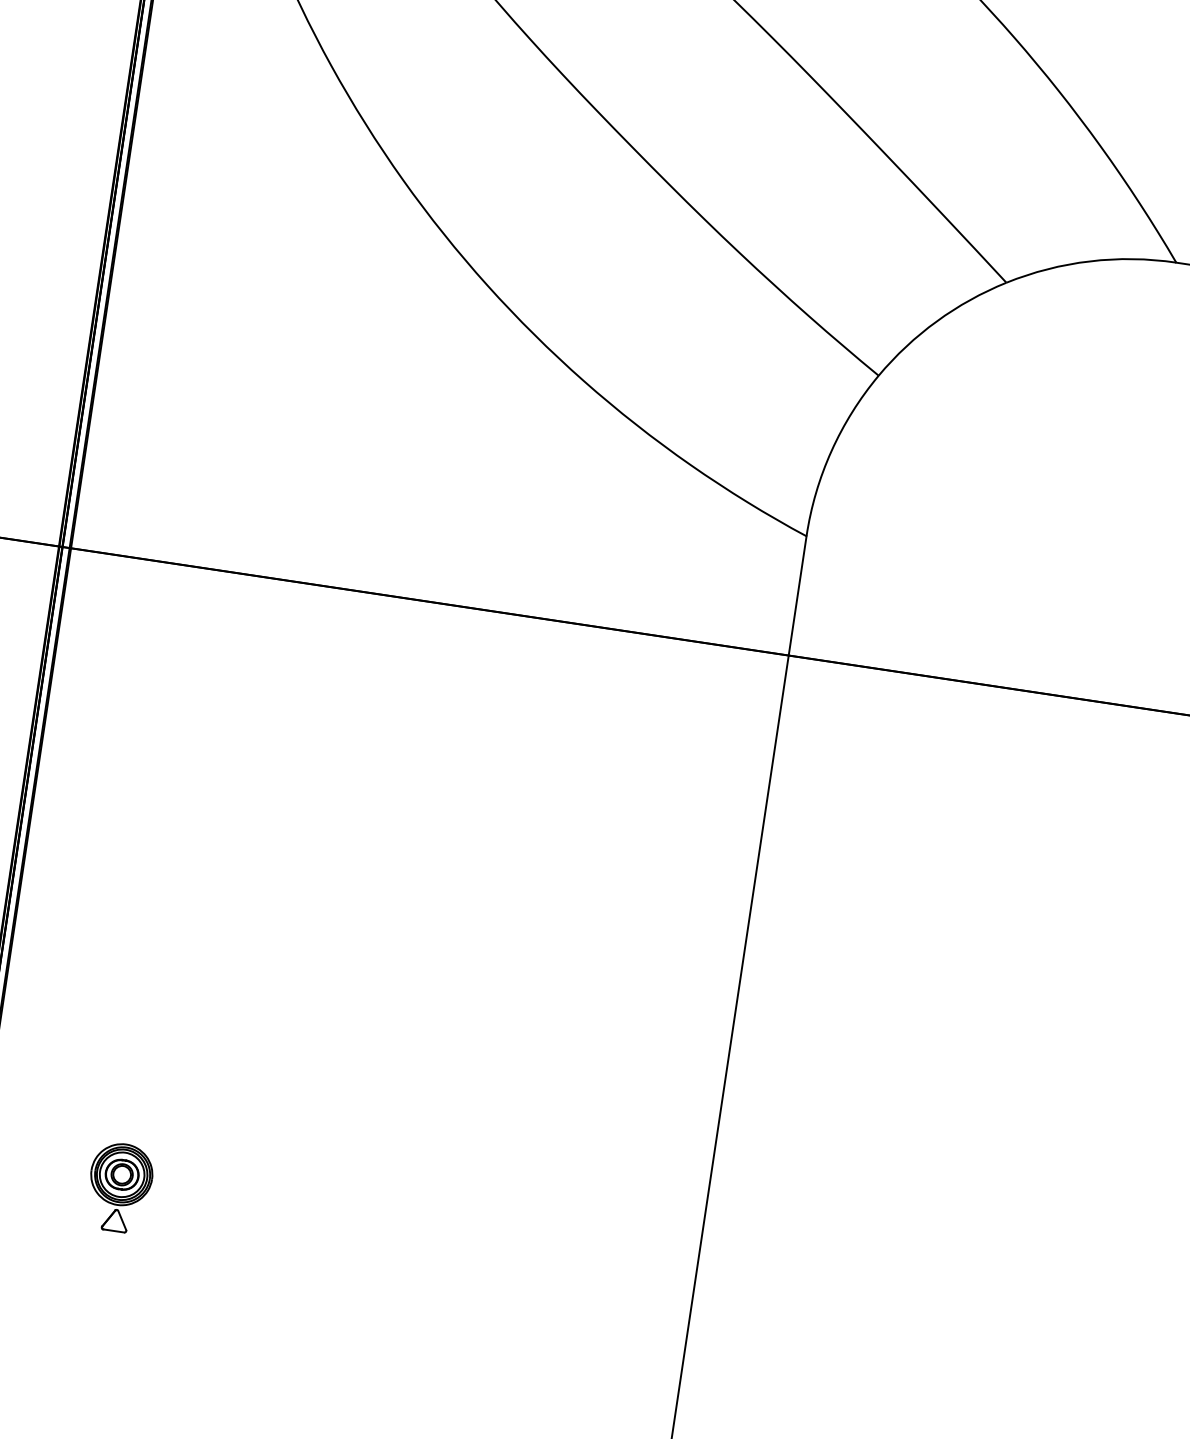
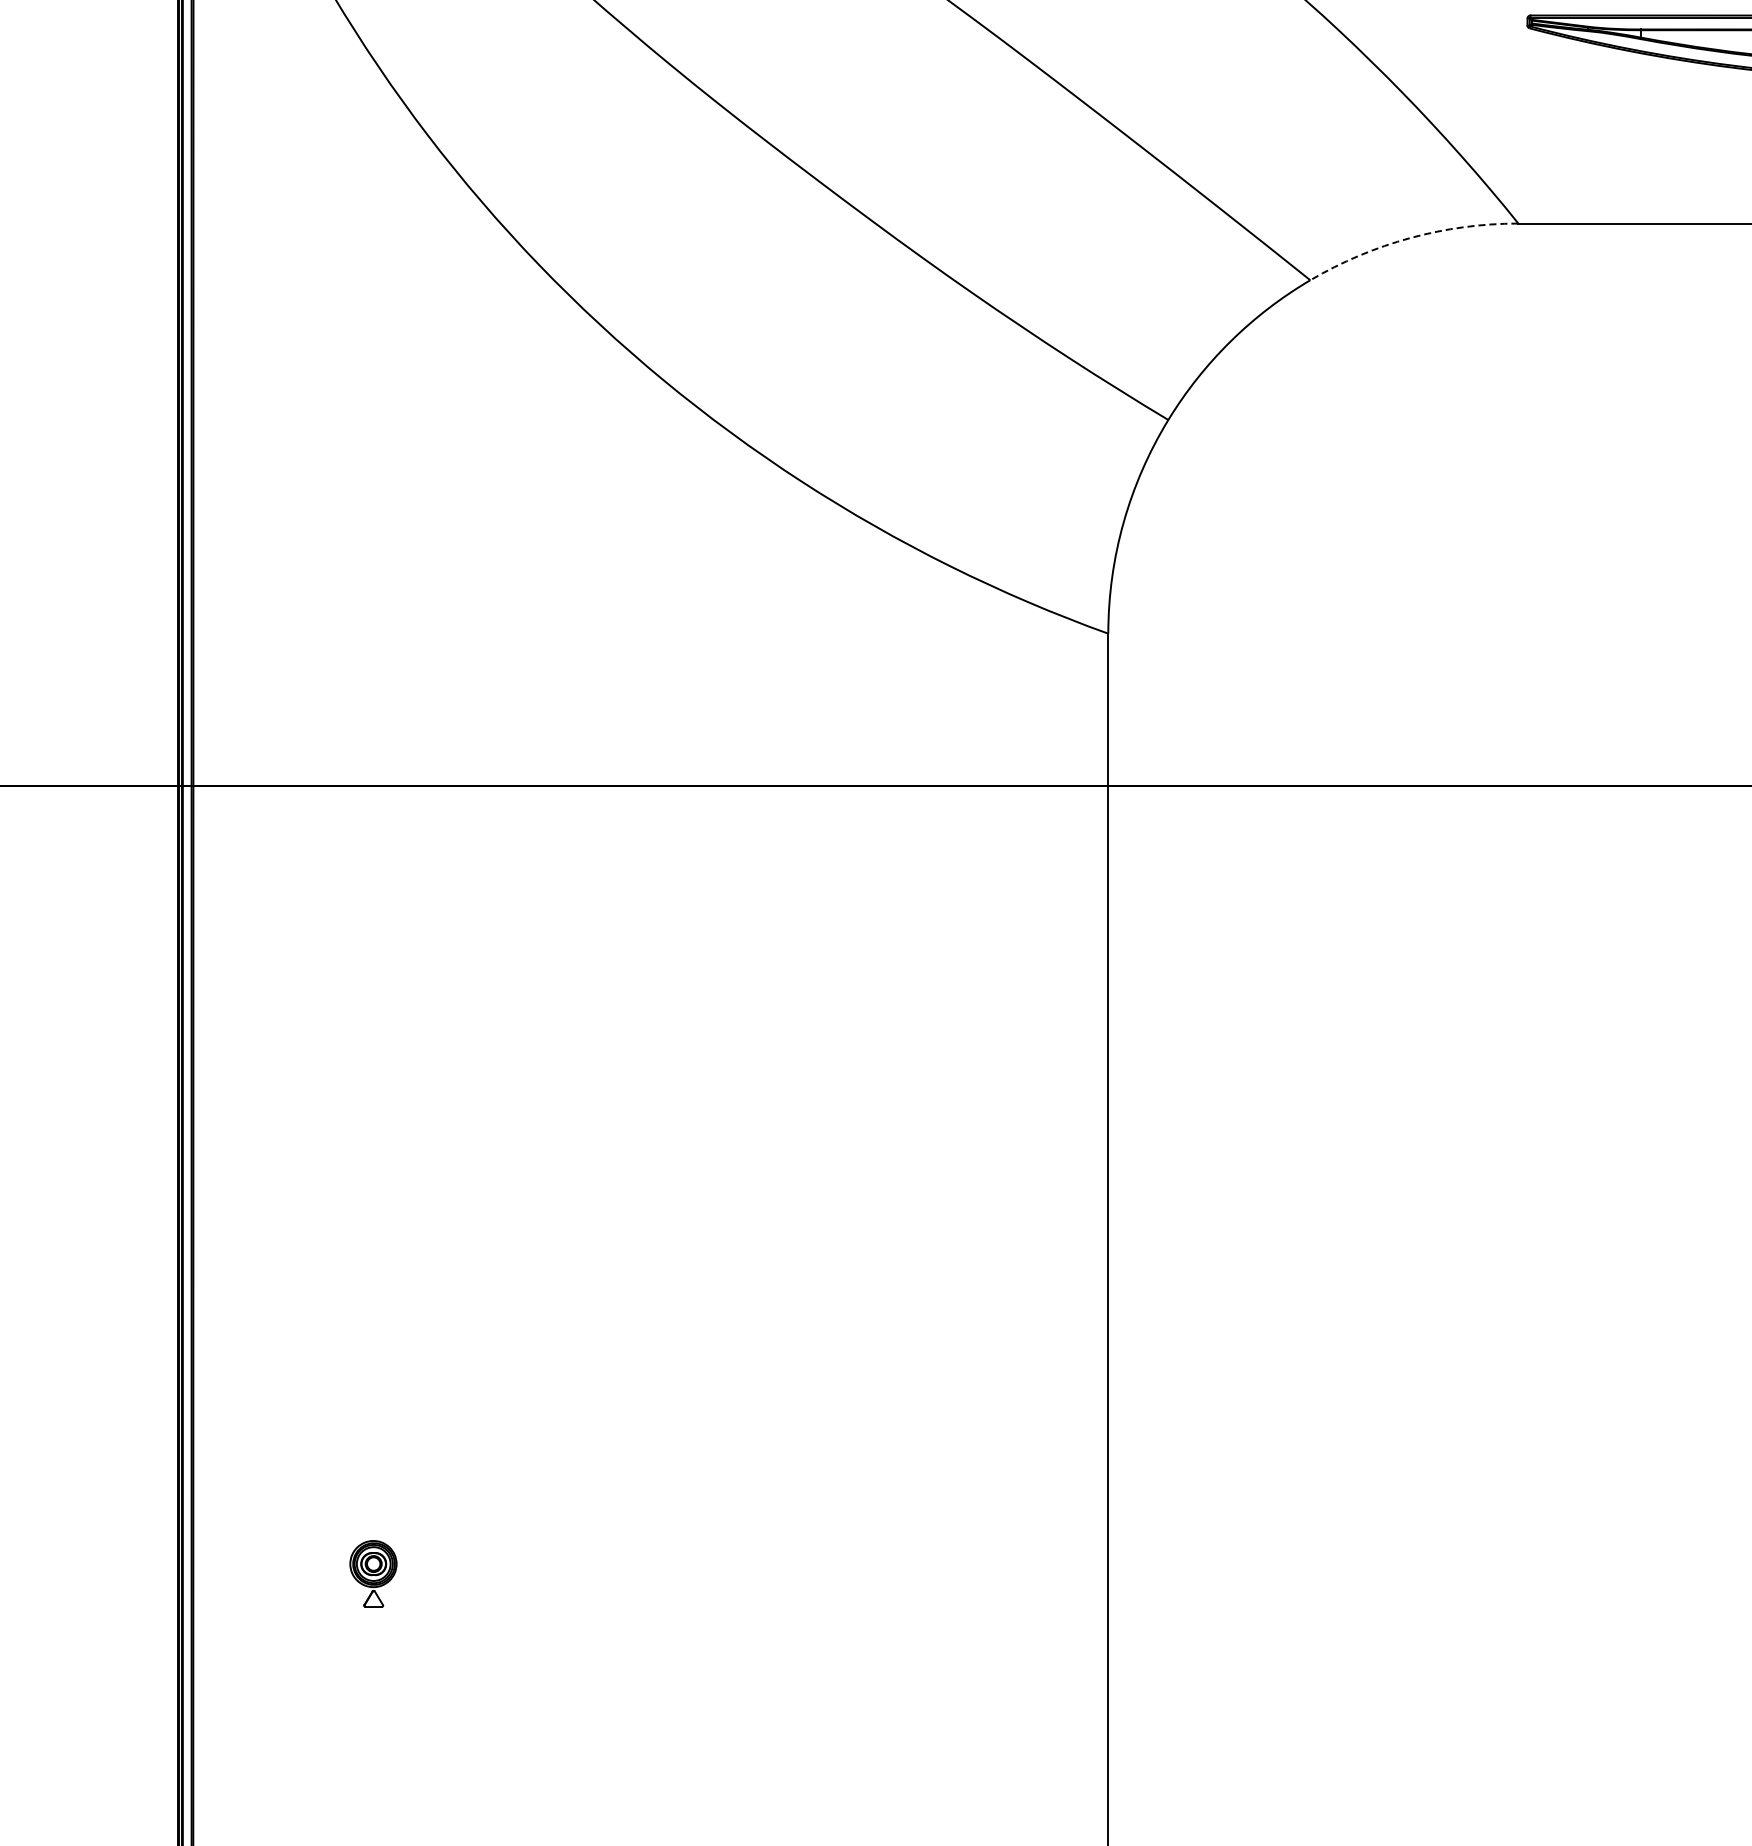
arc: (1089, 261) -> (1410, 238), solid -> dashed
part: (119, 1187) -> (373, 1573), size x0.6

